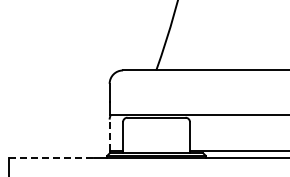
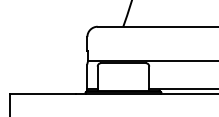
line: (109, 135) -> (87, 76), dashed -> solid
line: (51, 157) -> (42, 93), dashed -> solid

